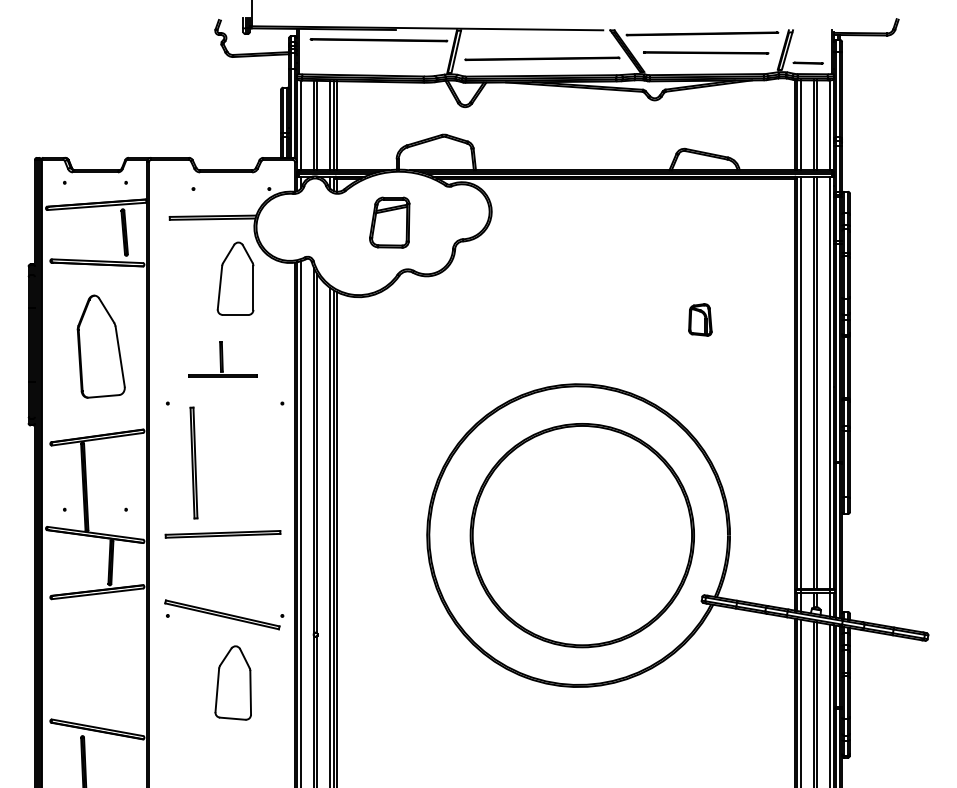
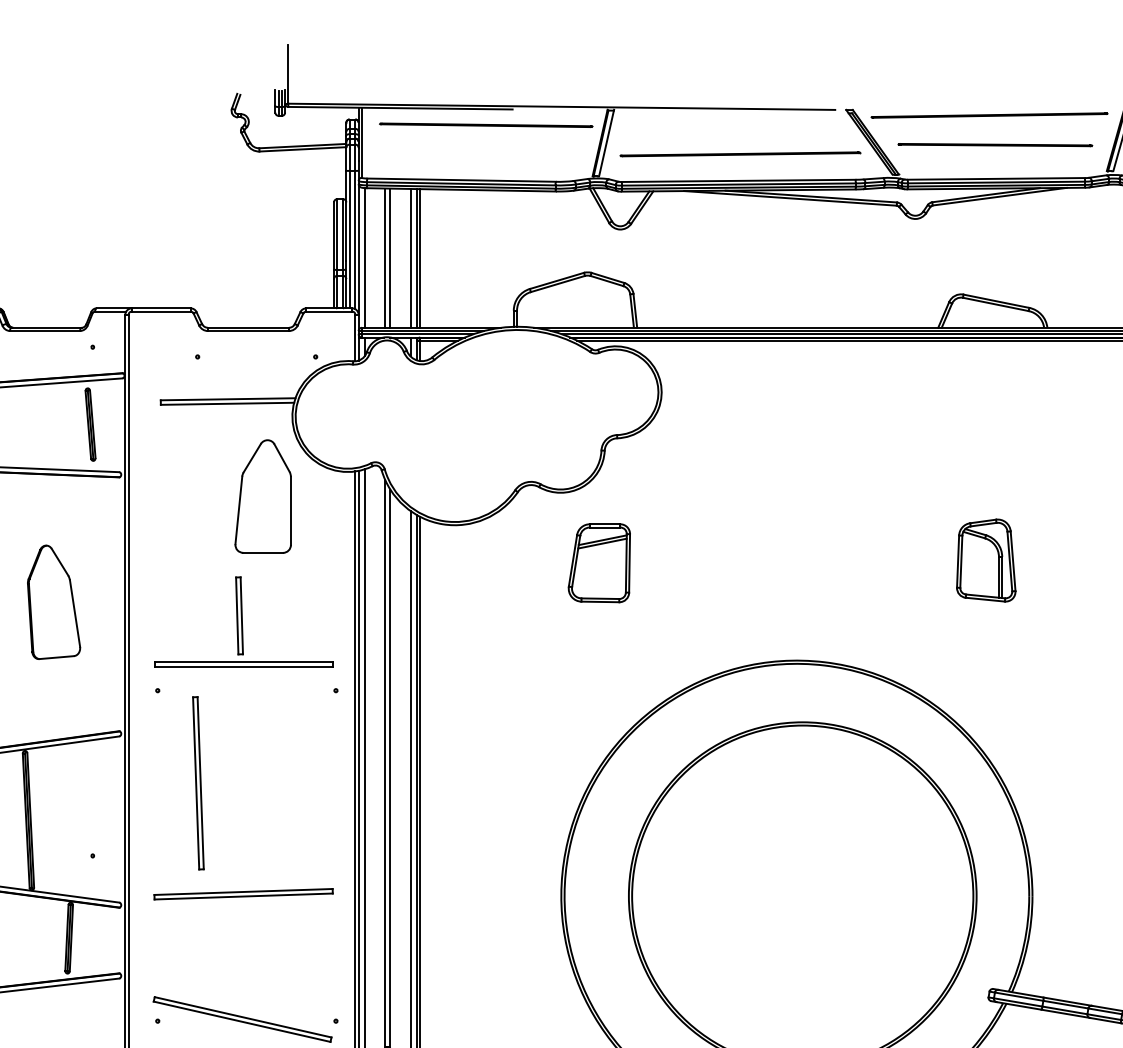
part: (389, 222) -> (599, 563), moved
part: (700, 319) -> (986, 559), size x1.67
part: (100, 346) -> (52, 601), size x0.71
part: (222, 358) -> (242, 620), size x1.67

